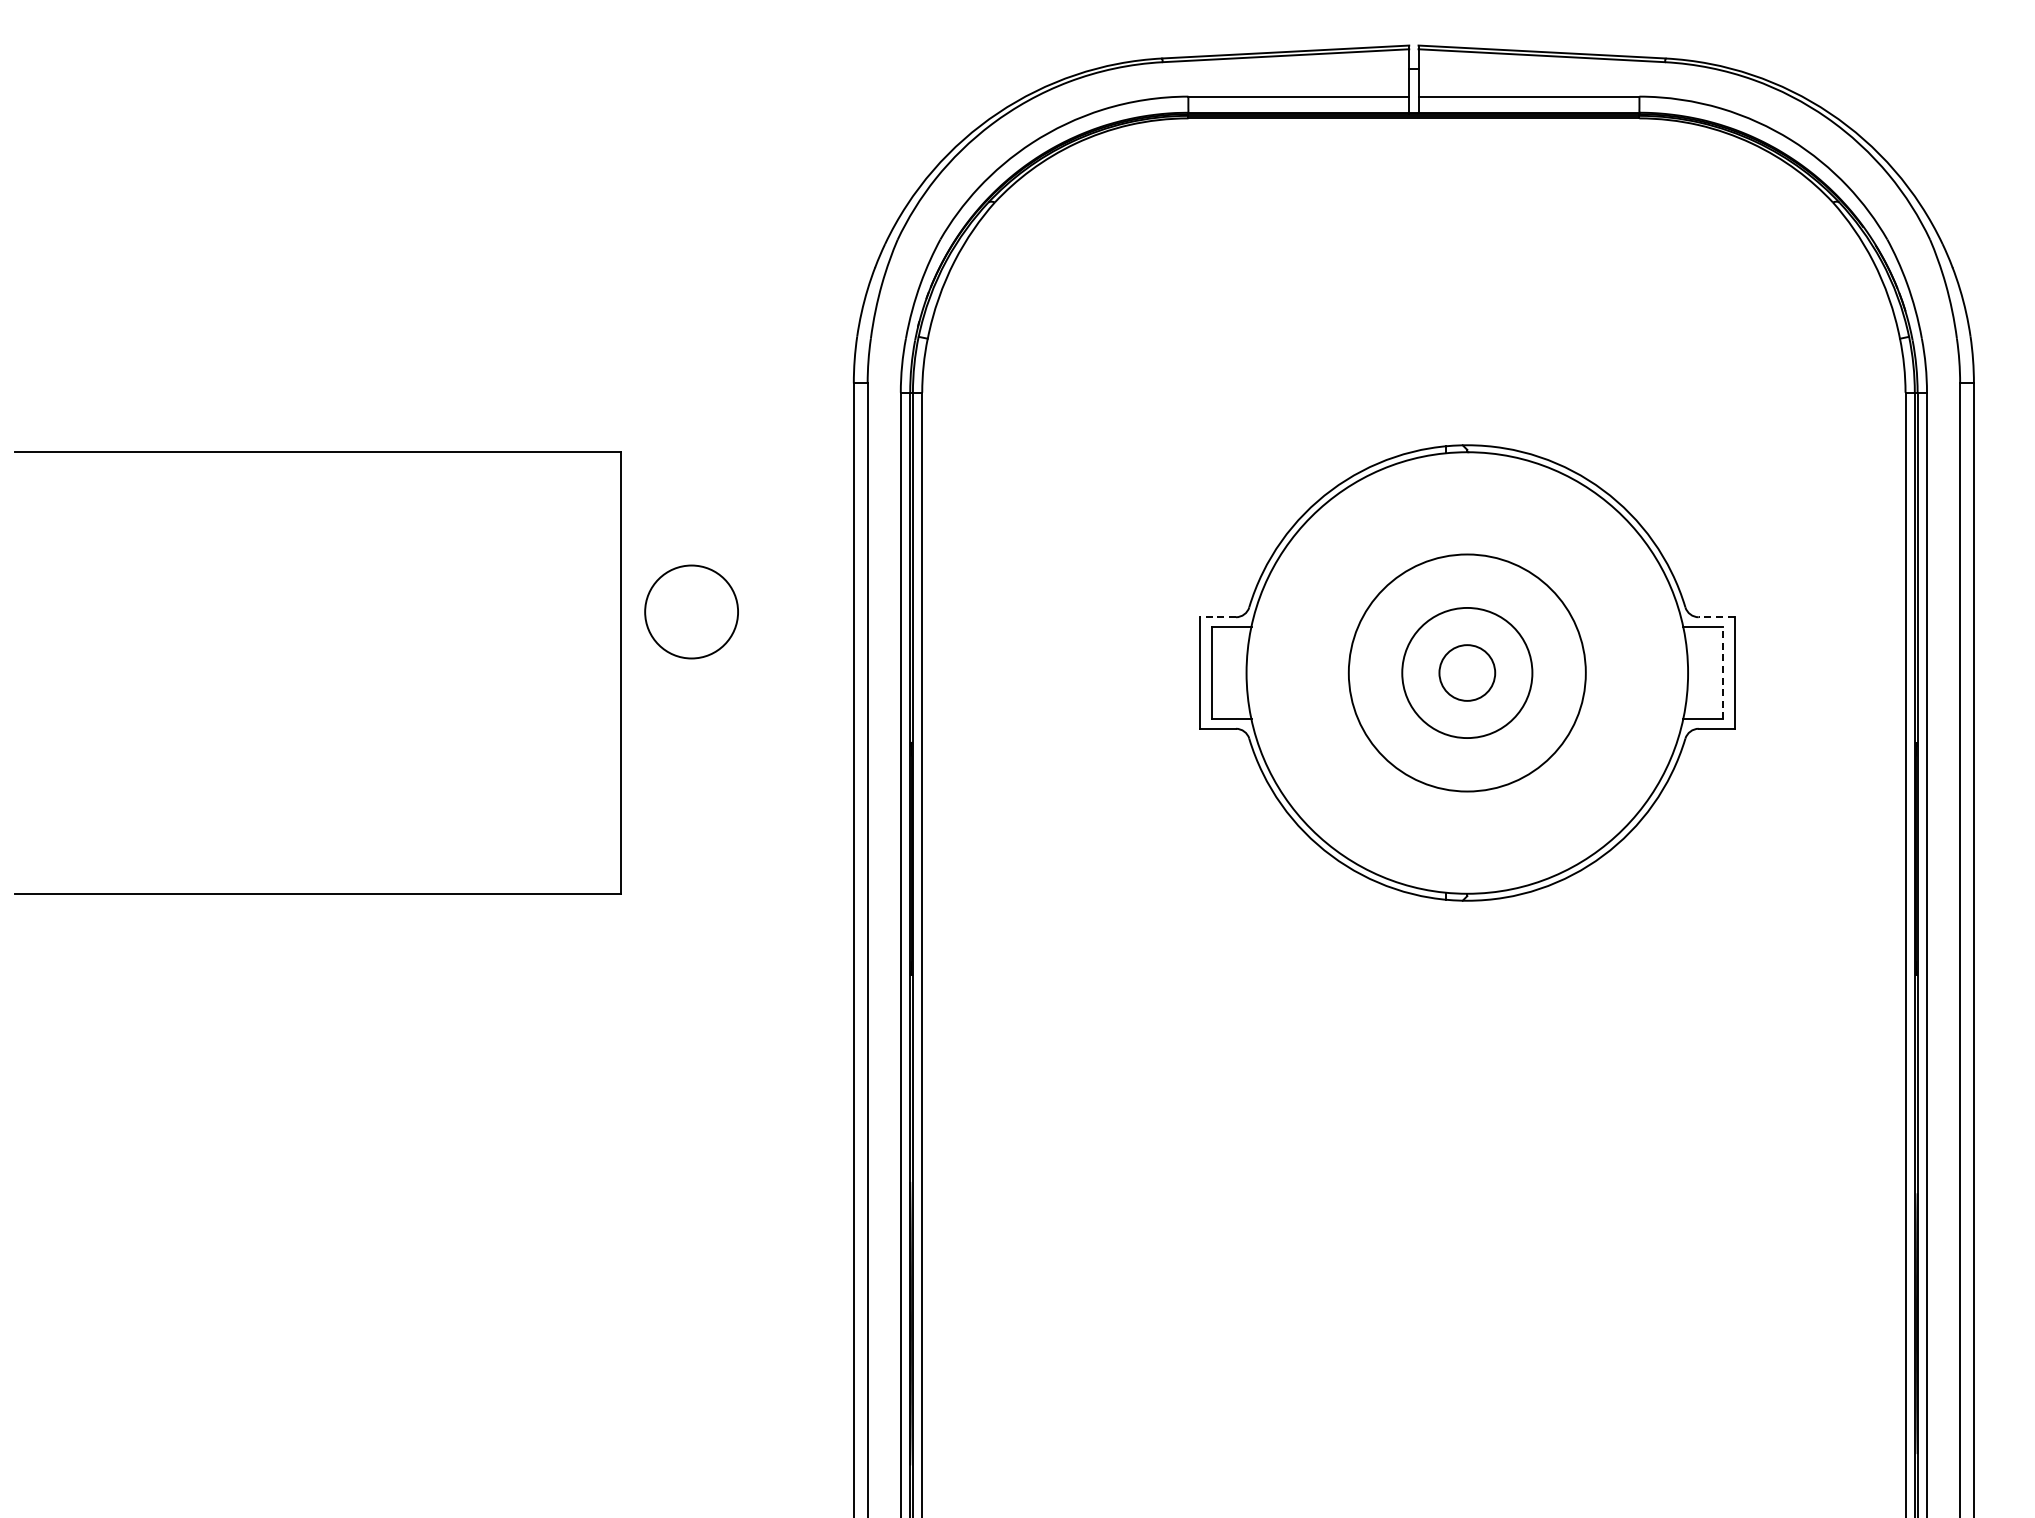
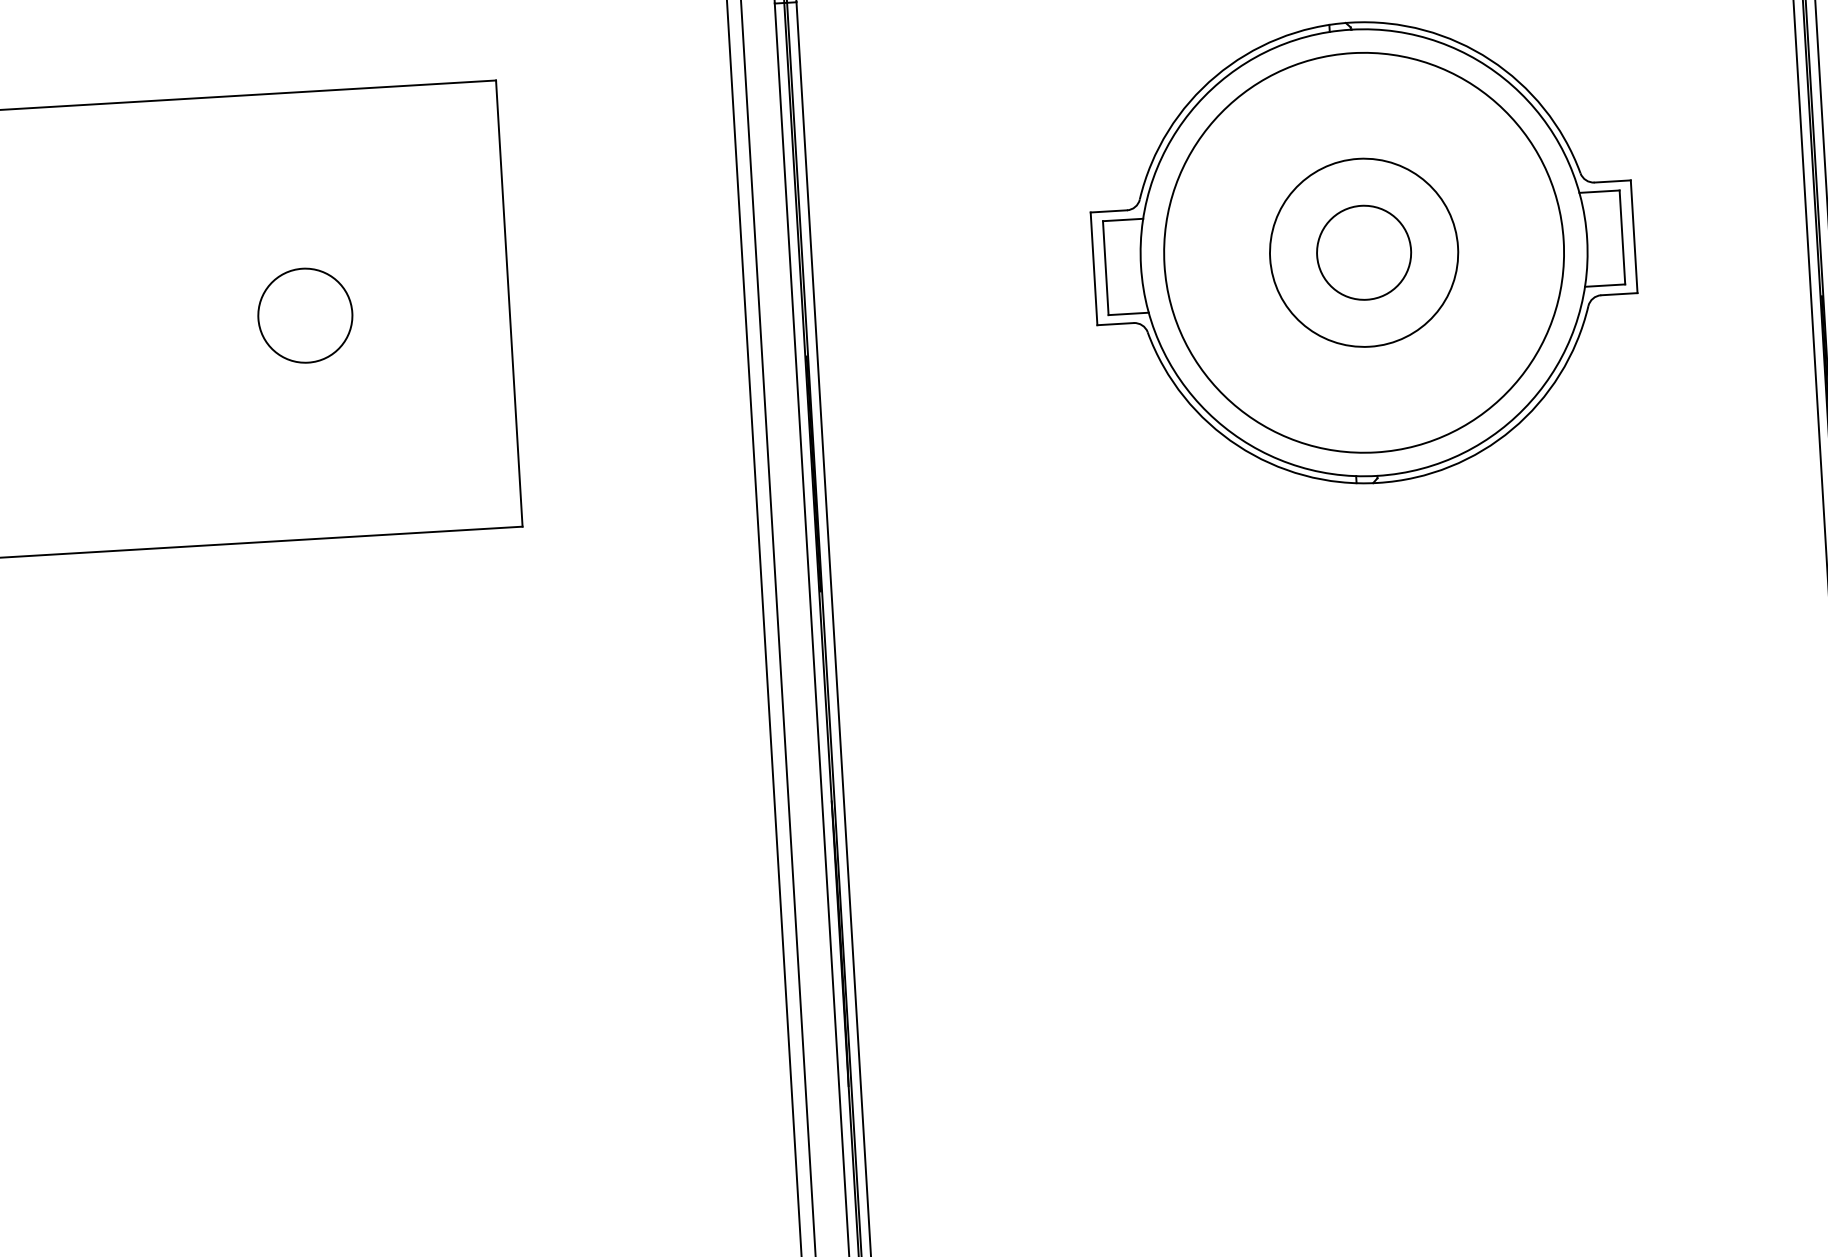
circle: (691, 611) -> (305, 315), moved
line: (1218, 617) -> (1109, 211), dashed -> solid
line: (1716, 617) -> (1612, 181), dashed -> solid
circle: (1466, 672) -> (1363, 252), size x1.67
circle: (1466, 672) -> (1363, 252), size x1.67
circle: (1467, 672) -> (1364, 252), size x1.43
line: (1722, 672) -> (1621, 236), dashed -> solid

